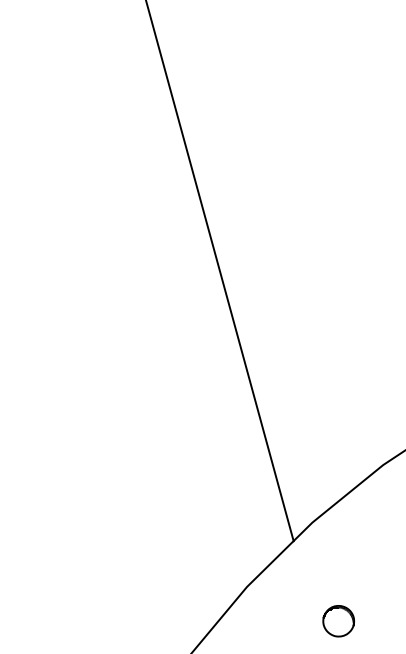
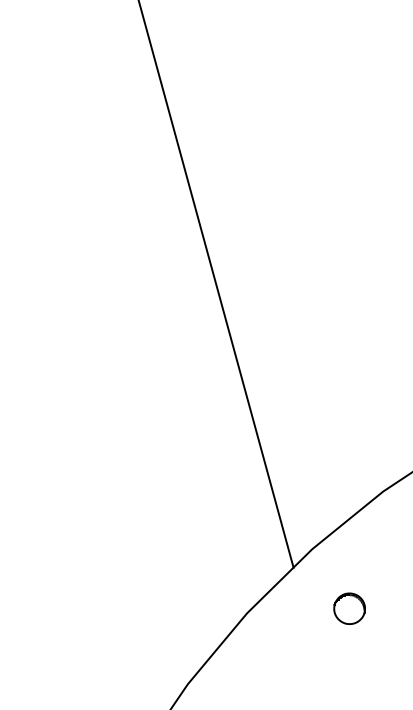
part: (338, 620) -> (349, 608), moved

